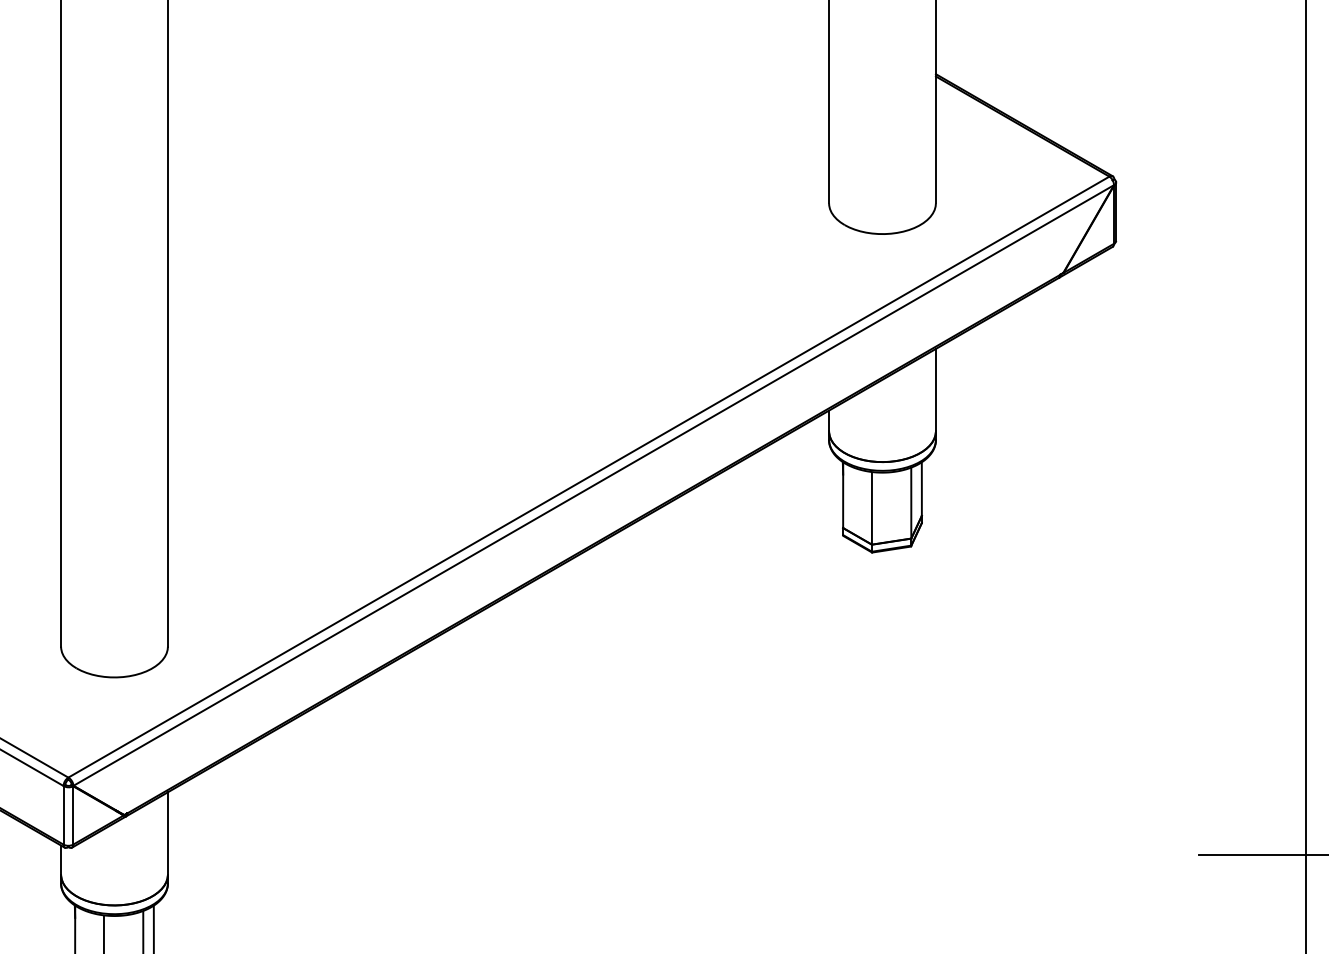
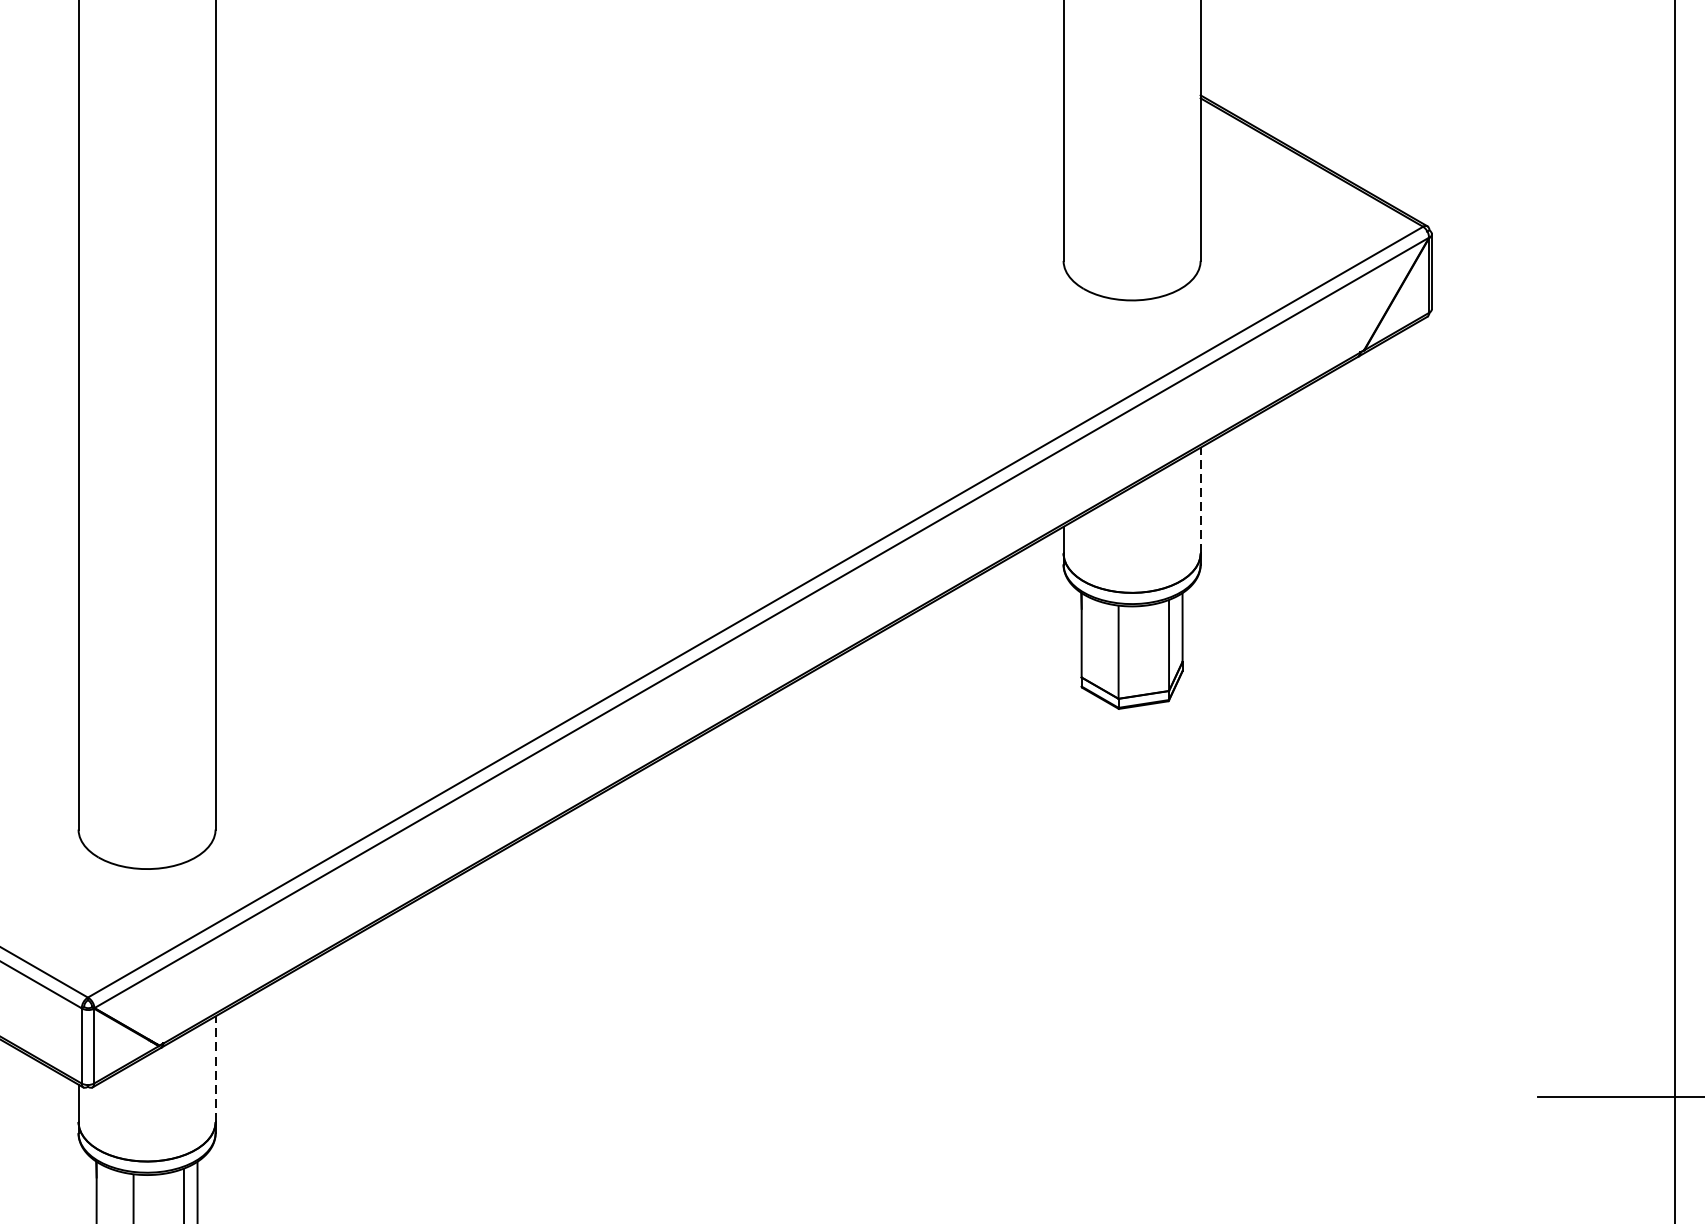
line: (935, 389) -> (1200, 499), solid -> dashed
line: (167, 832) -> (215, 1067), solid -> dashed

